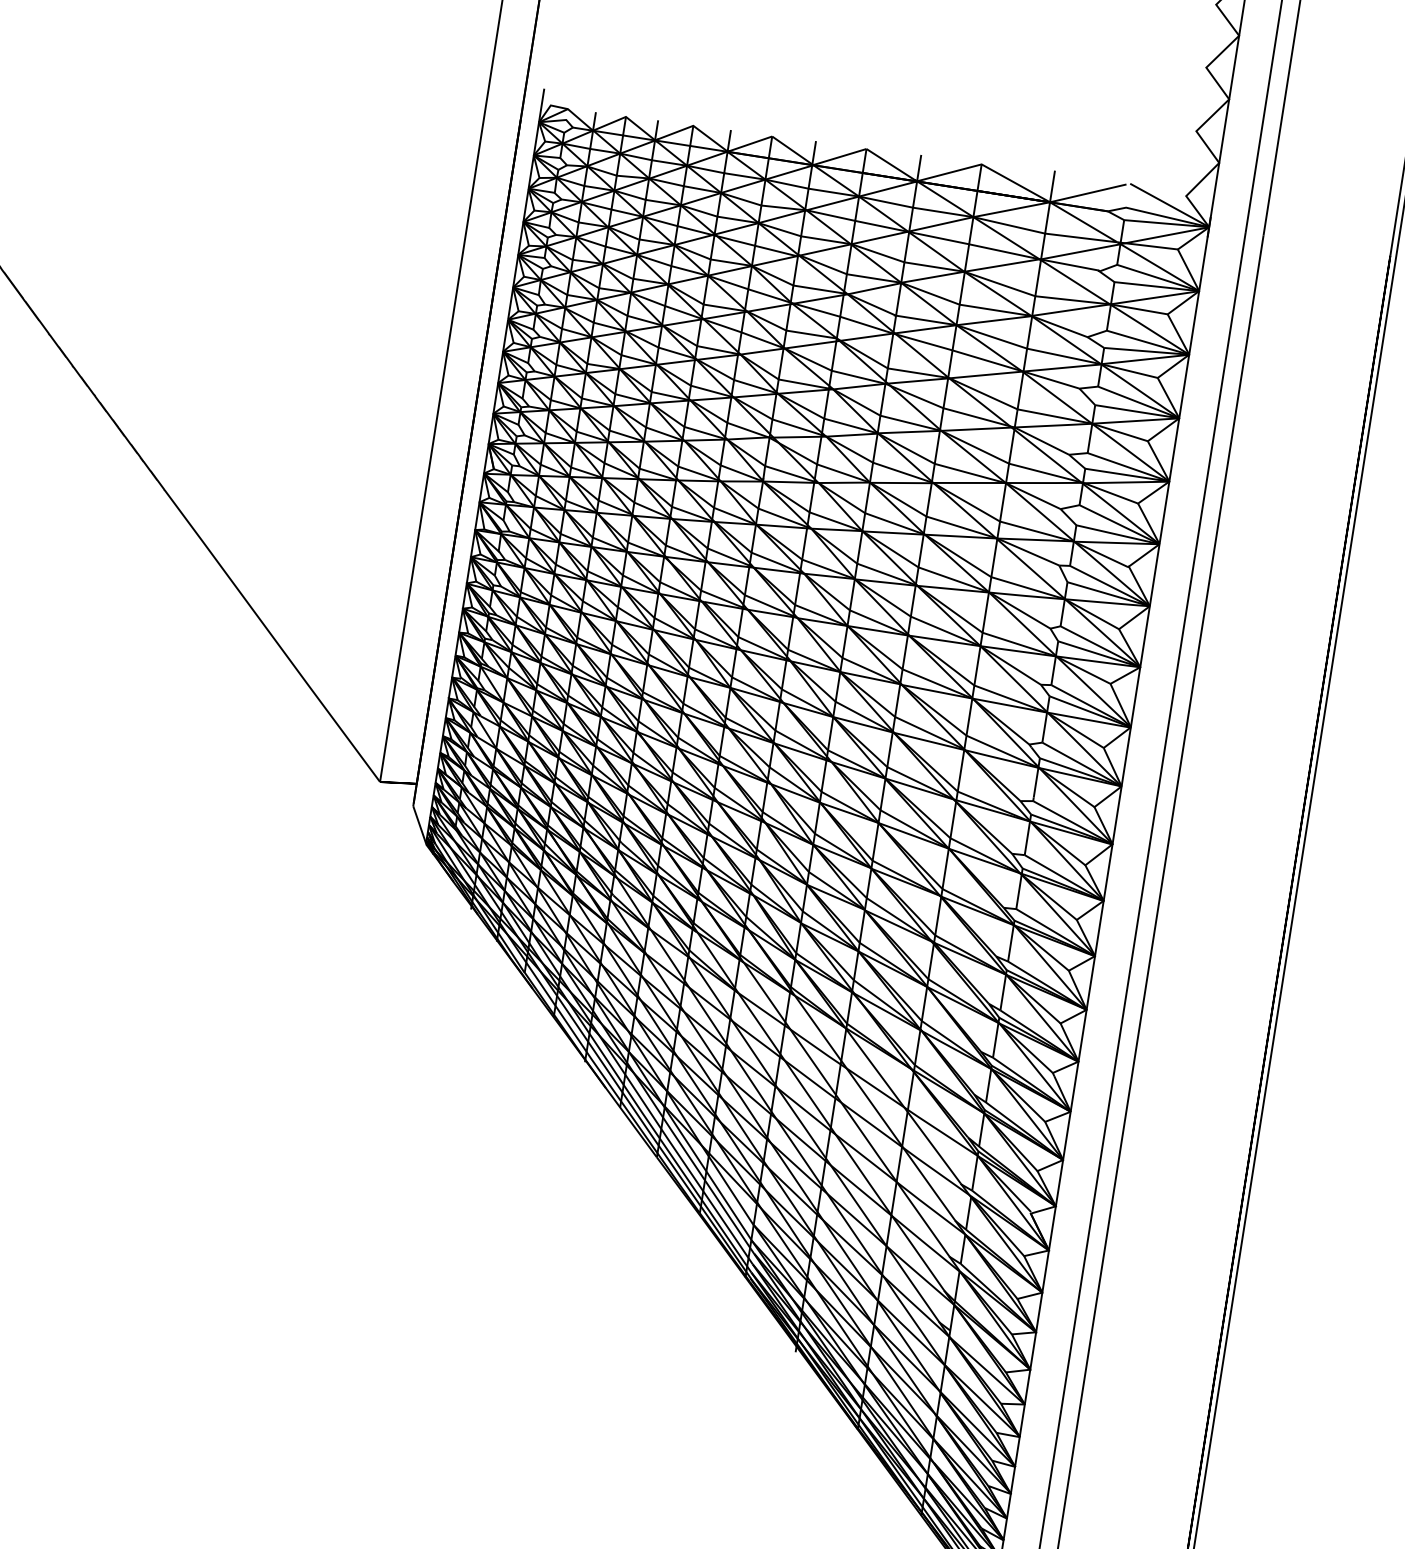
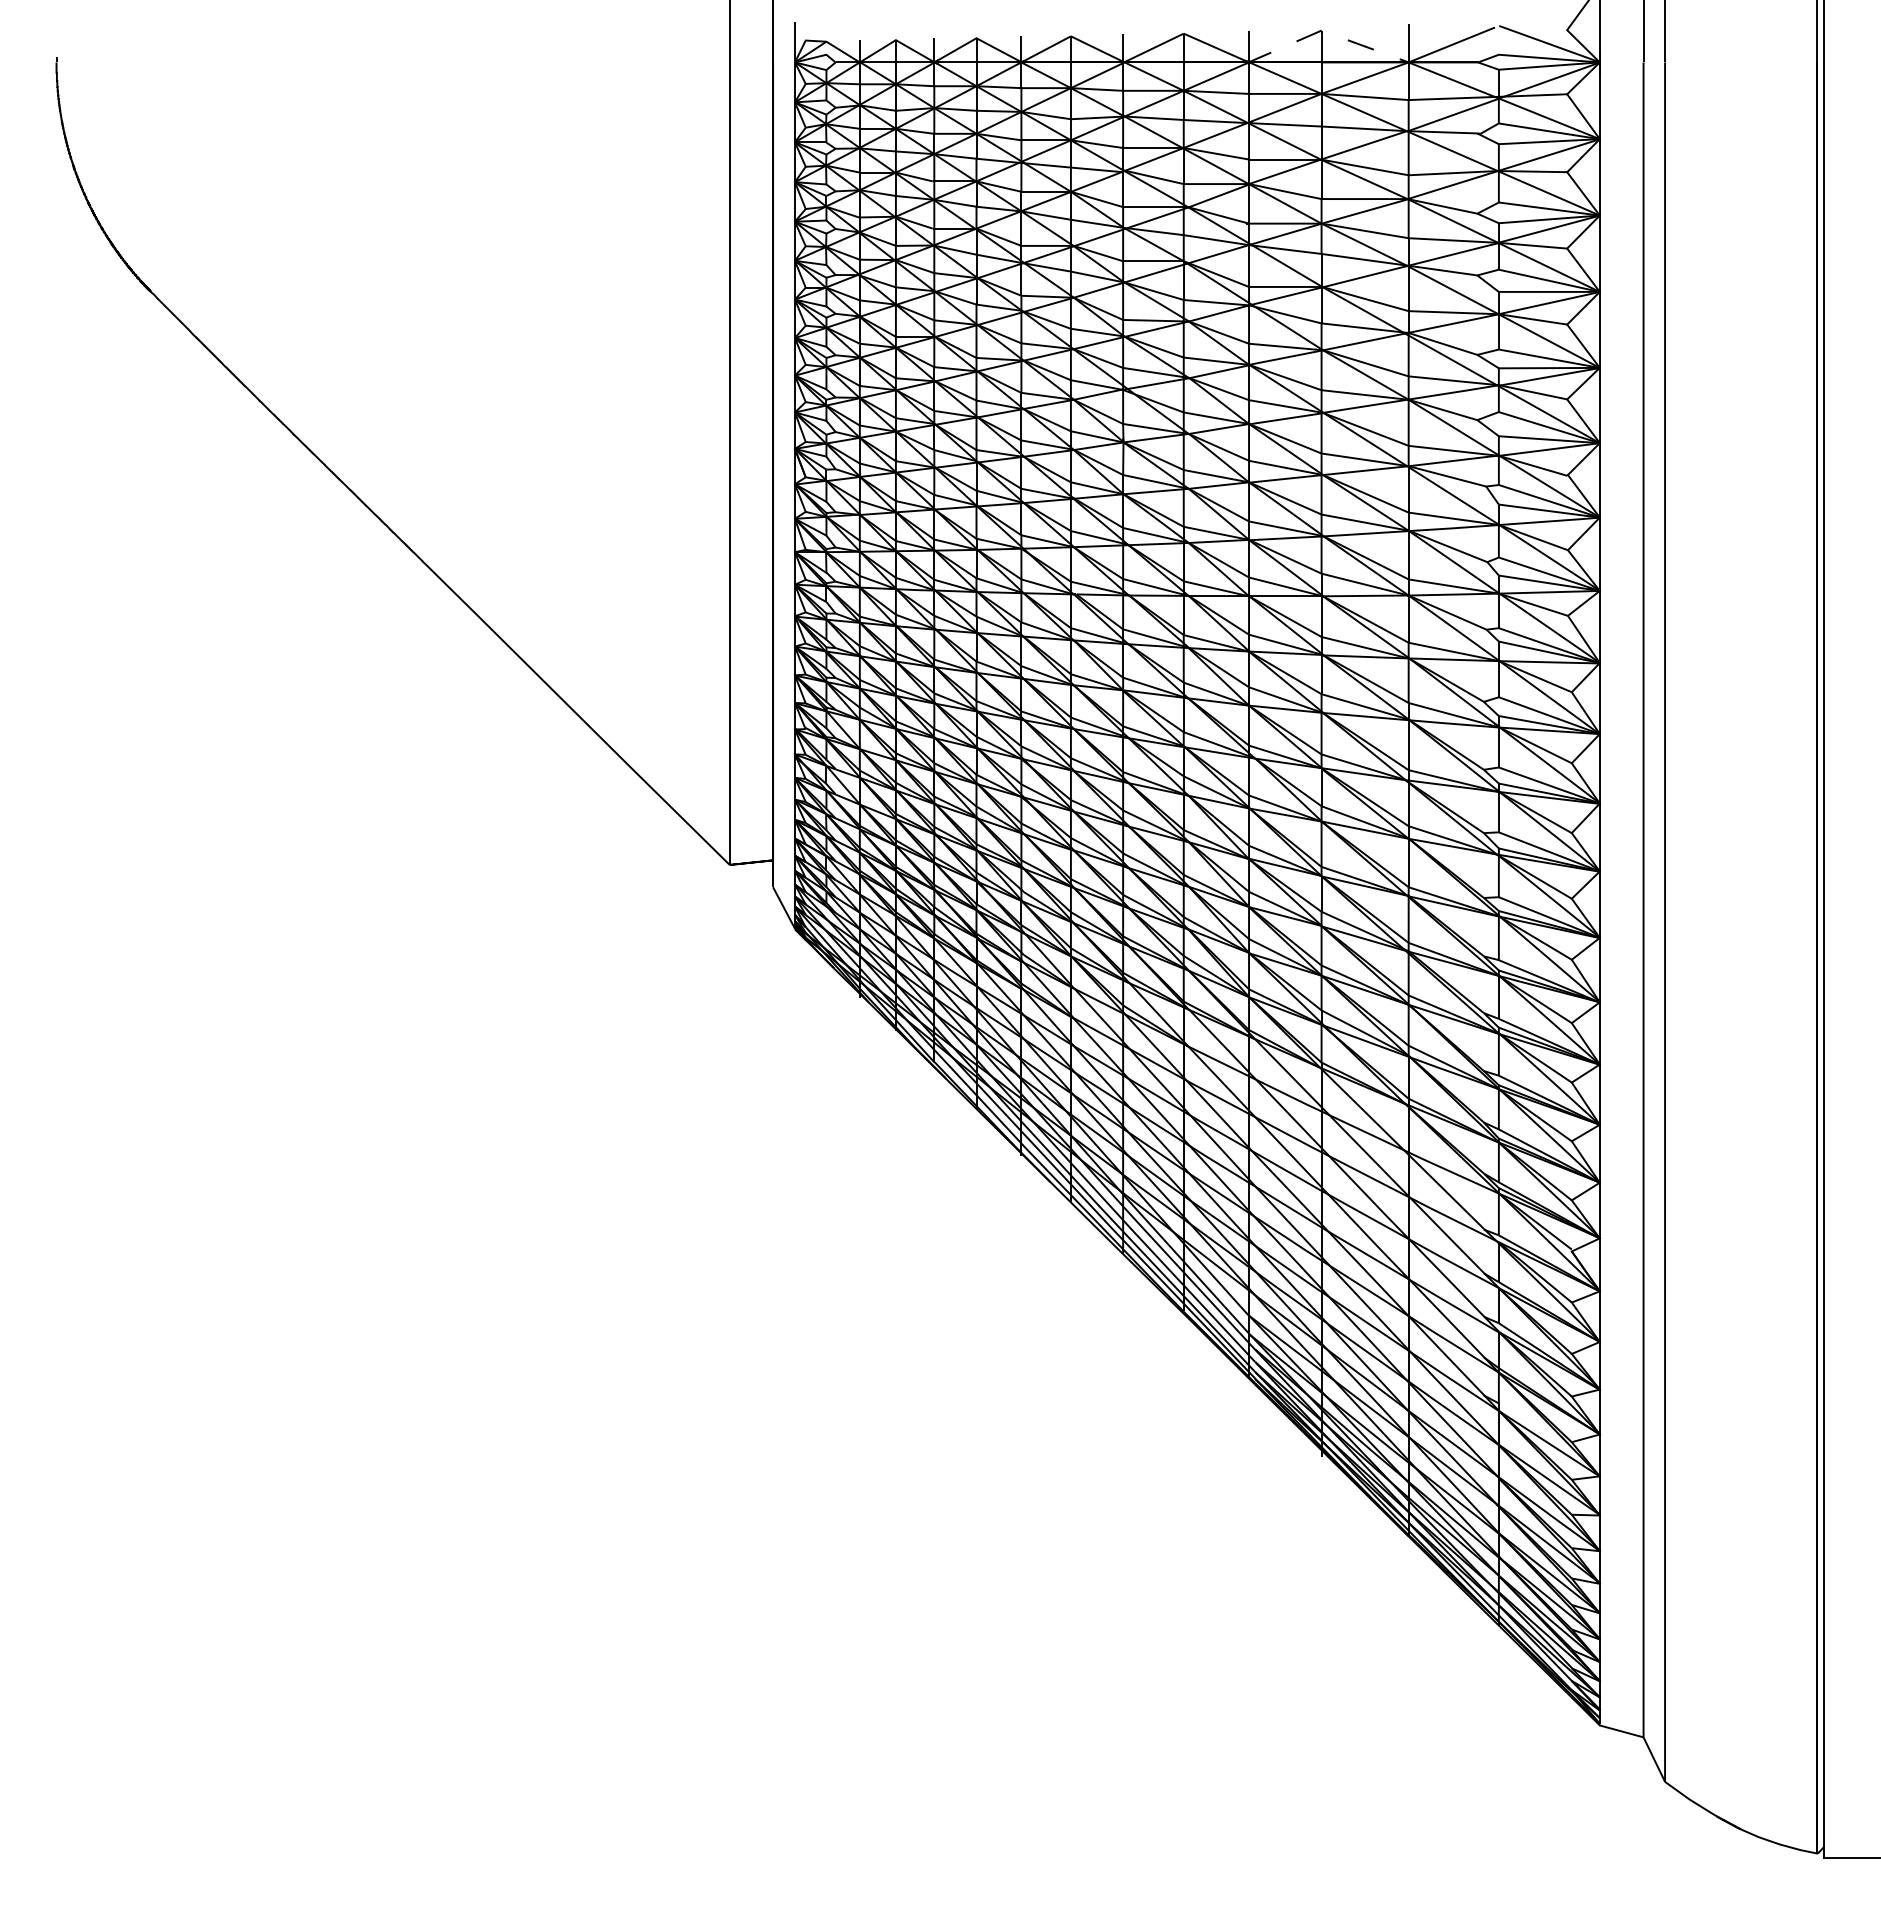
line: (985, 166) -> (1326, 32), solid -> dashed

